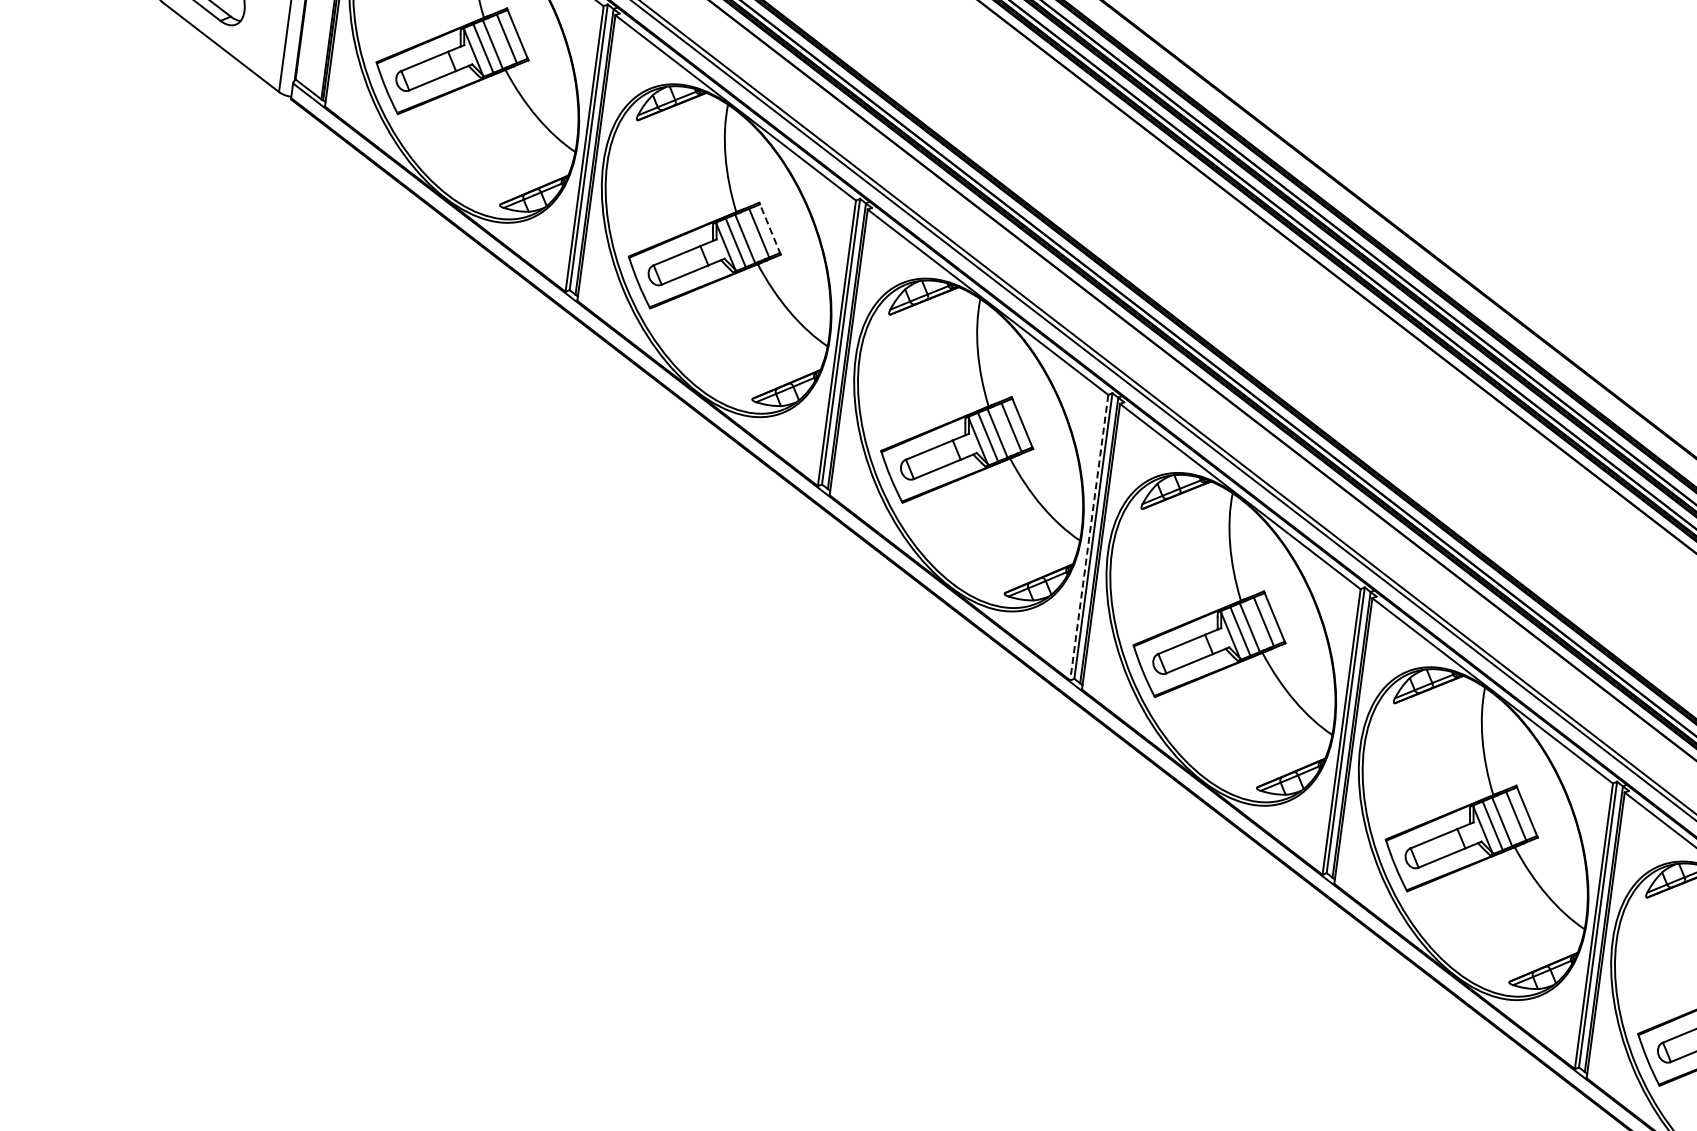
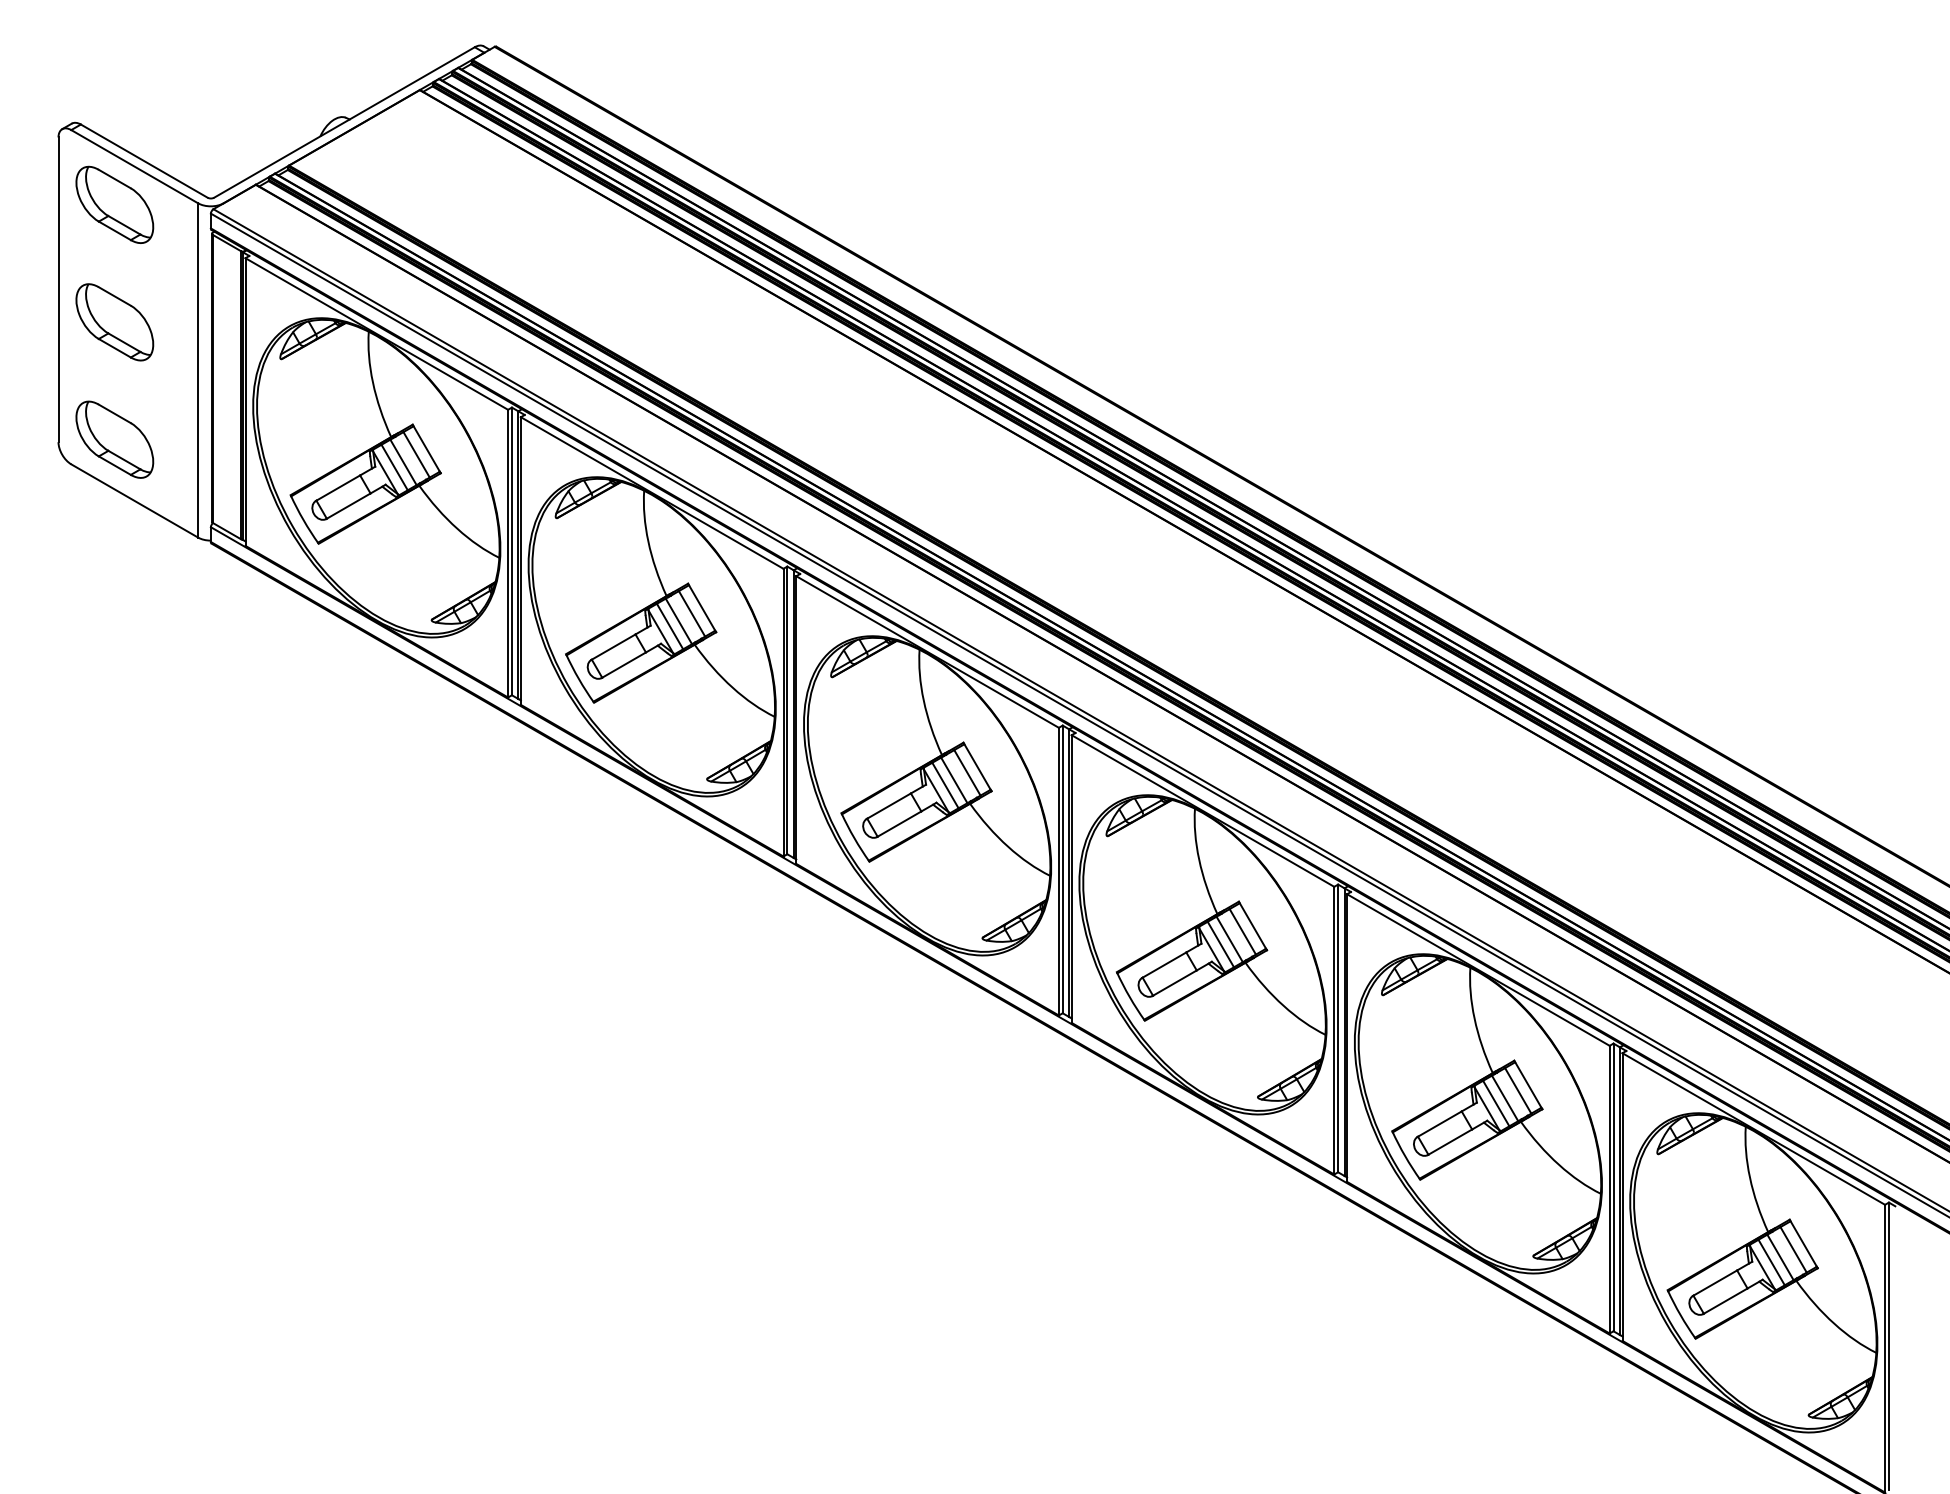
line: (769, 228) -> (701, 607), dashed -> solid
line: (1088, 537) -> (1058, 871), dashed -> solid

